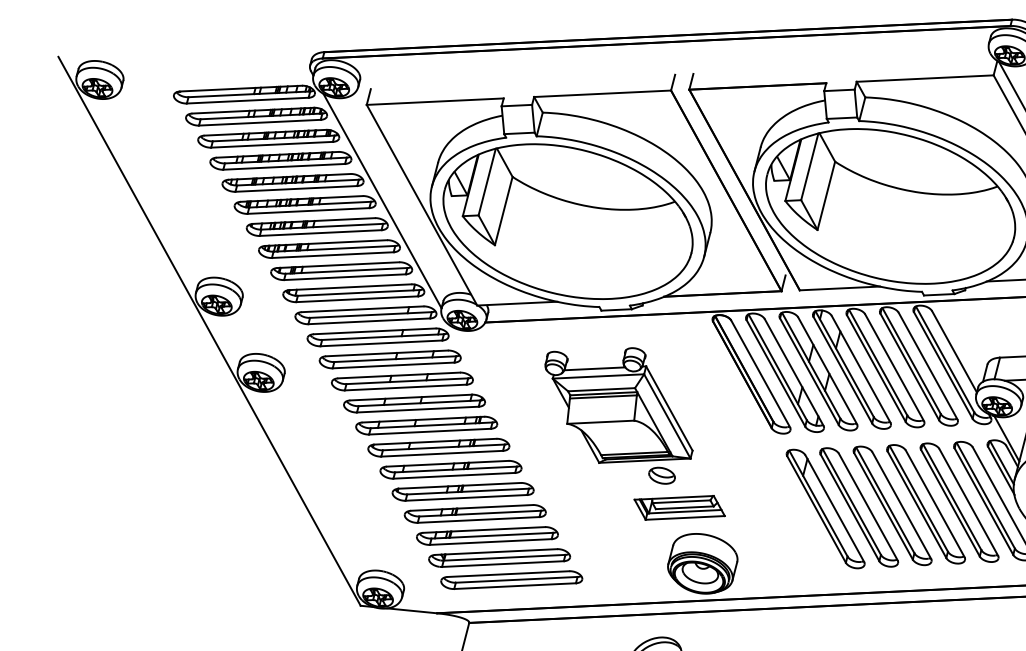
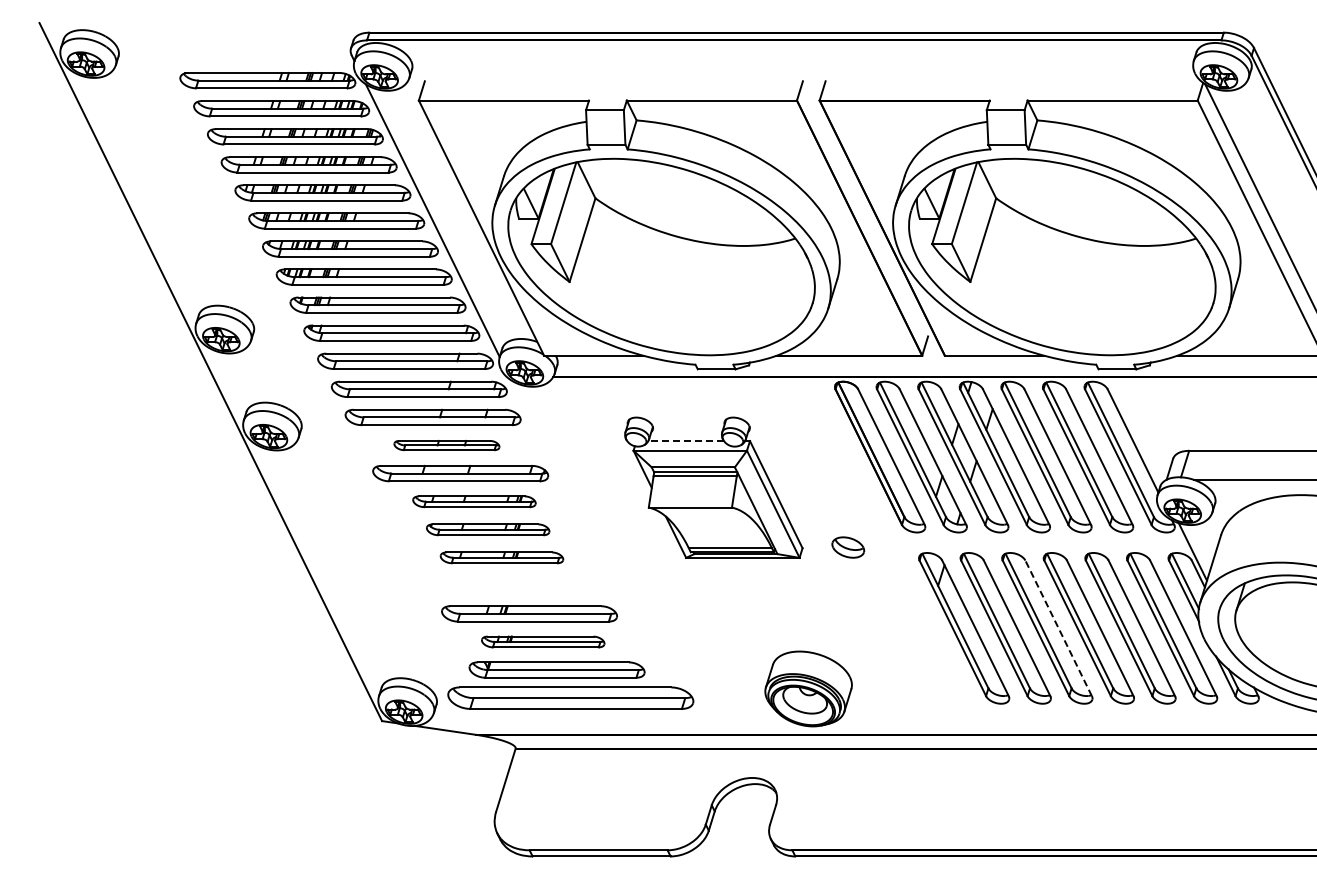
line: (595, 369) -> (686, 441), solid -> dashed
part: (402, 381) -> (446, 445), size x0.6
part: (426, 425) -> (474, 501), size x0.7
part: (438, 447) -> (487, 529), size x0.7
part: (450, 469) -> (501, 557), size x0.7
part: (662, 475) -> (848, 547), moved
part: (462, 491) -> (515, 585), removed
line: (901, 504) -> (1058, 627), solid -> dashed
part: (679, 508) -> (782, 618), removed
part: (486, 535) -> (542, 641), size x0.7
part: (511, 579) -> (570, 697), size x1.4

